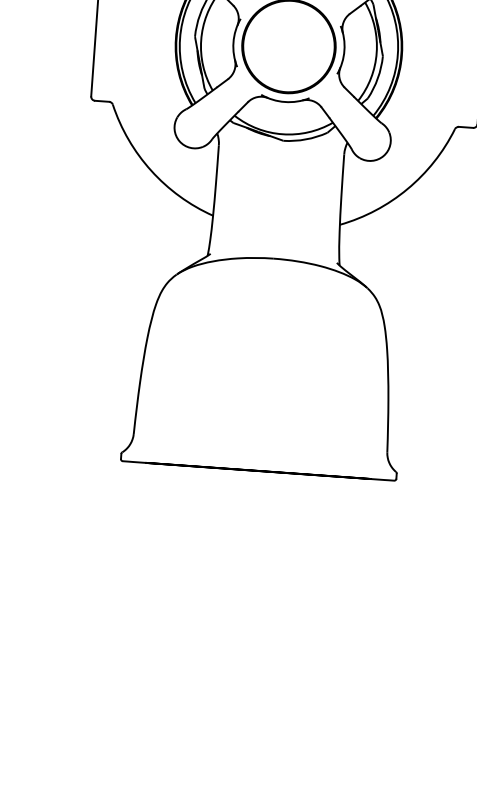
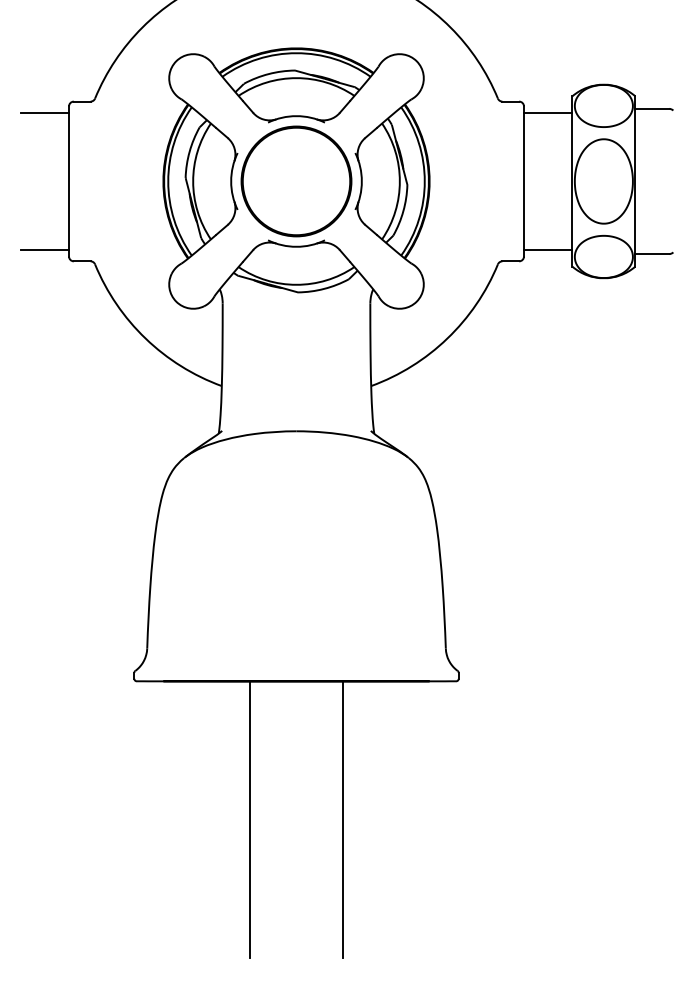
line: (70, 89) -> (44, 250), added
line: (211, 585) -> (250, 819), added
line: (289, 591) -> (342, 819), added

